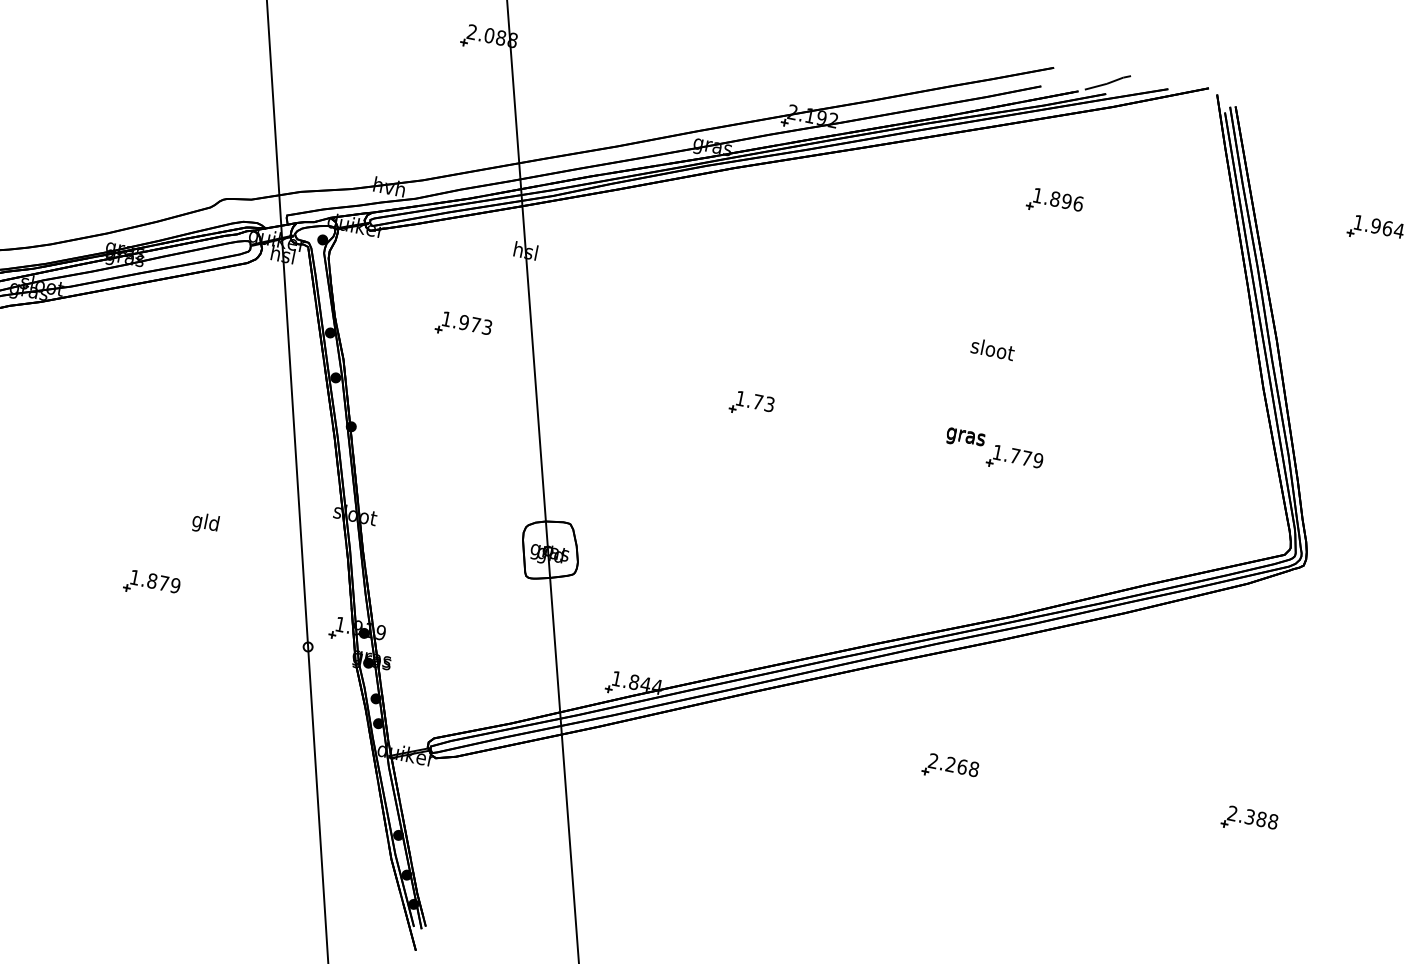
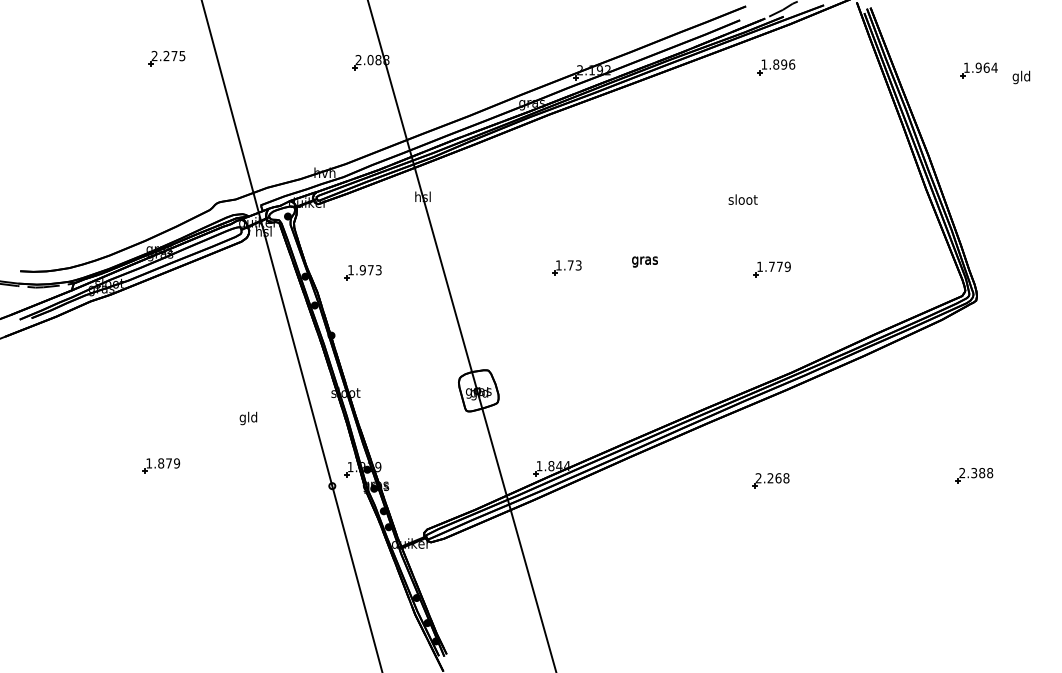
part: (1054, 203) -> (776, 67), moved
part: (462, 325) -> (362, 272), moved
part: (751, 403) -> (566, 267), moved
text: (964, 437) -> (644, 261), moved
part: (152, 584) -> (161, 465), moved

